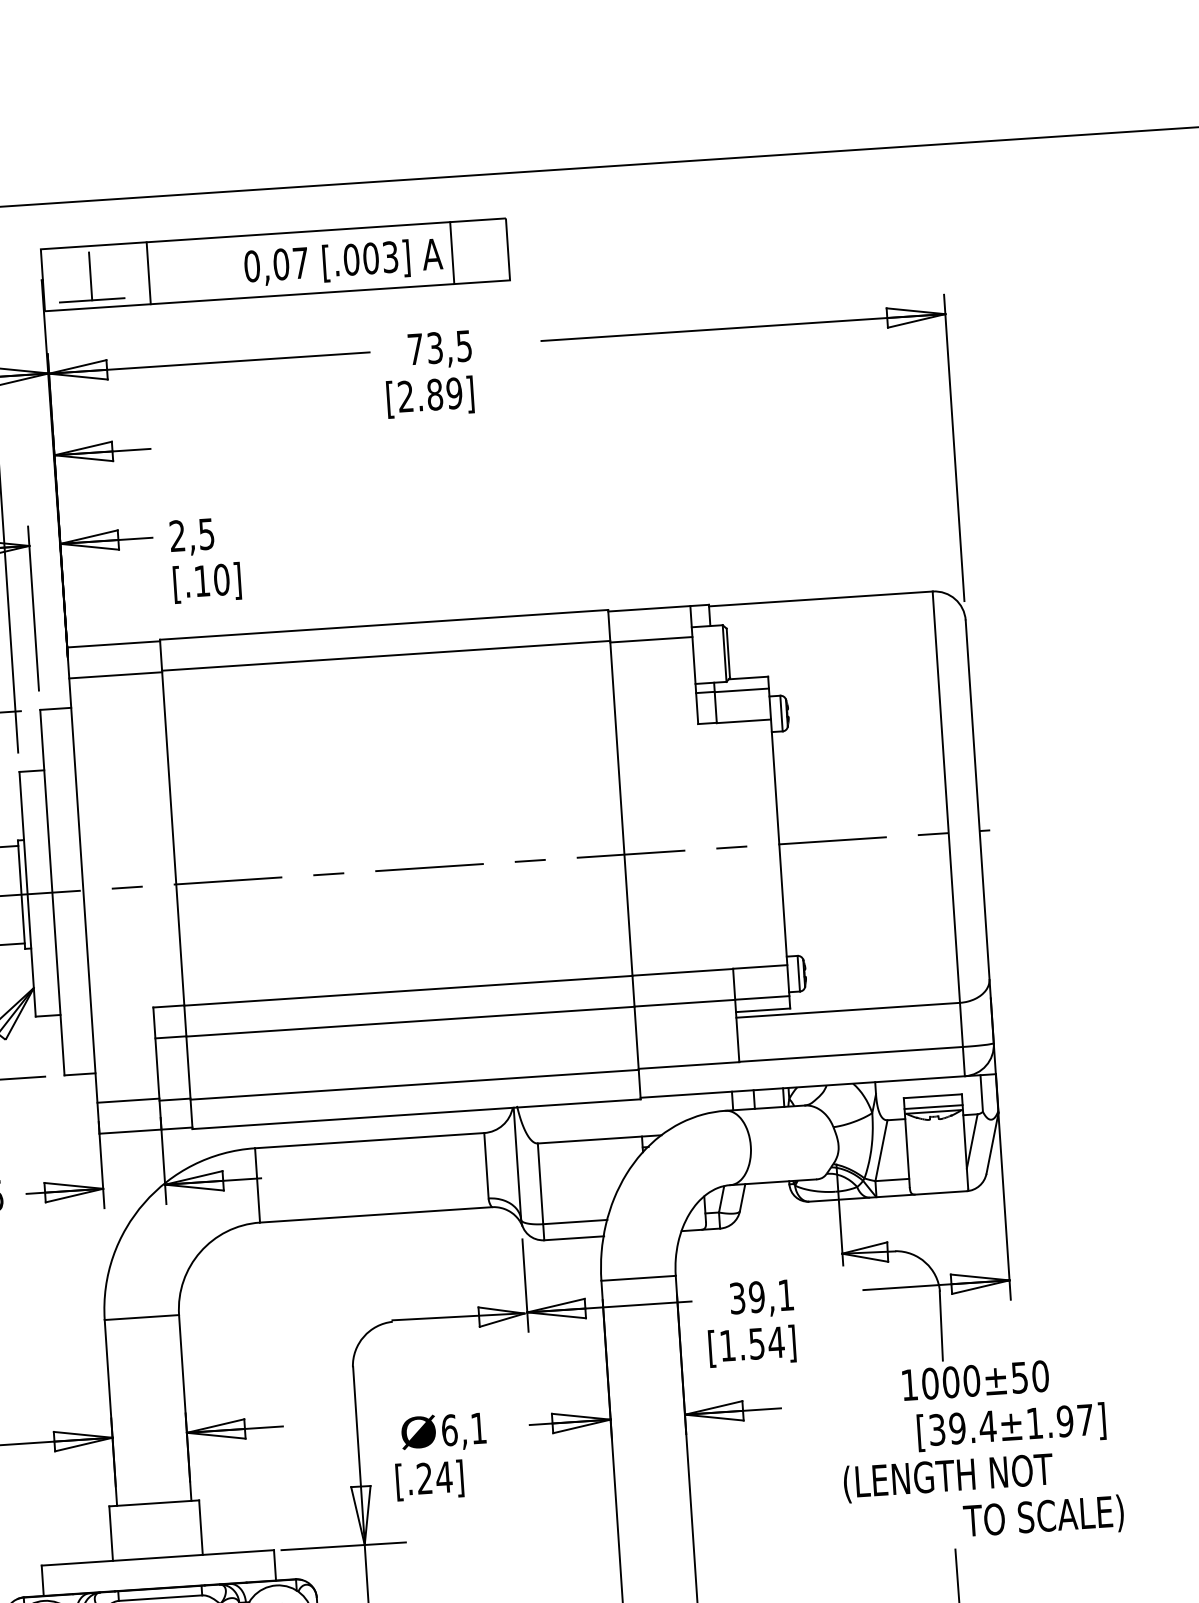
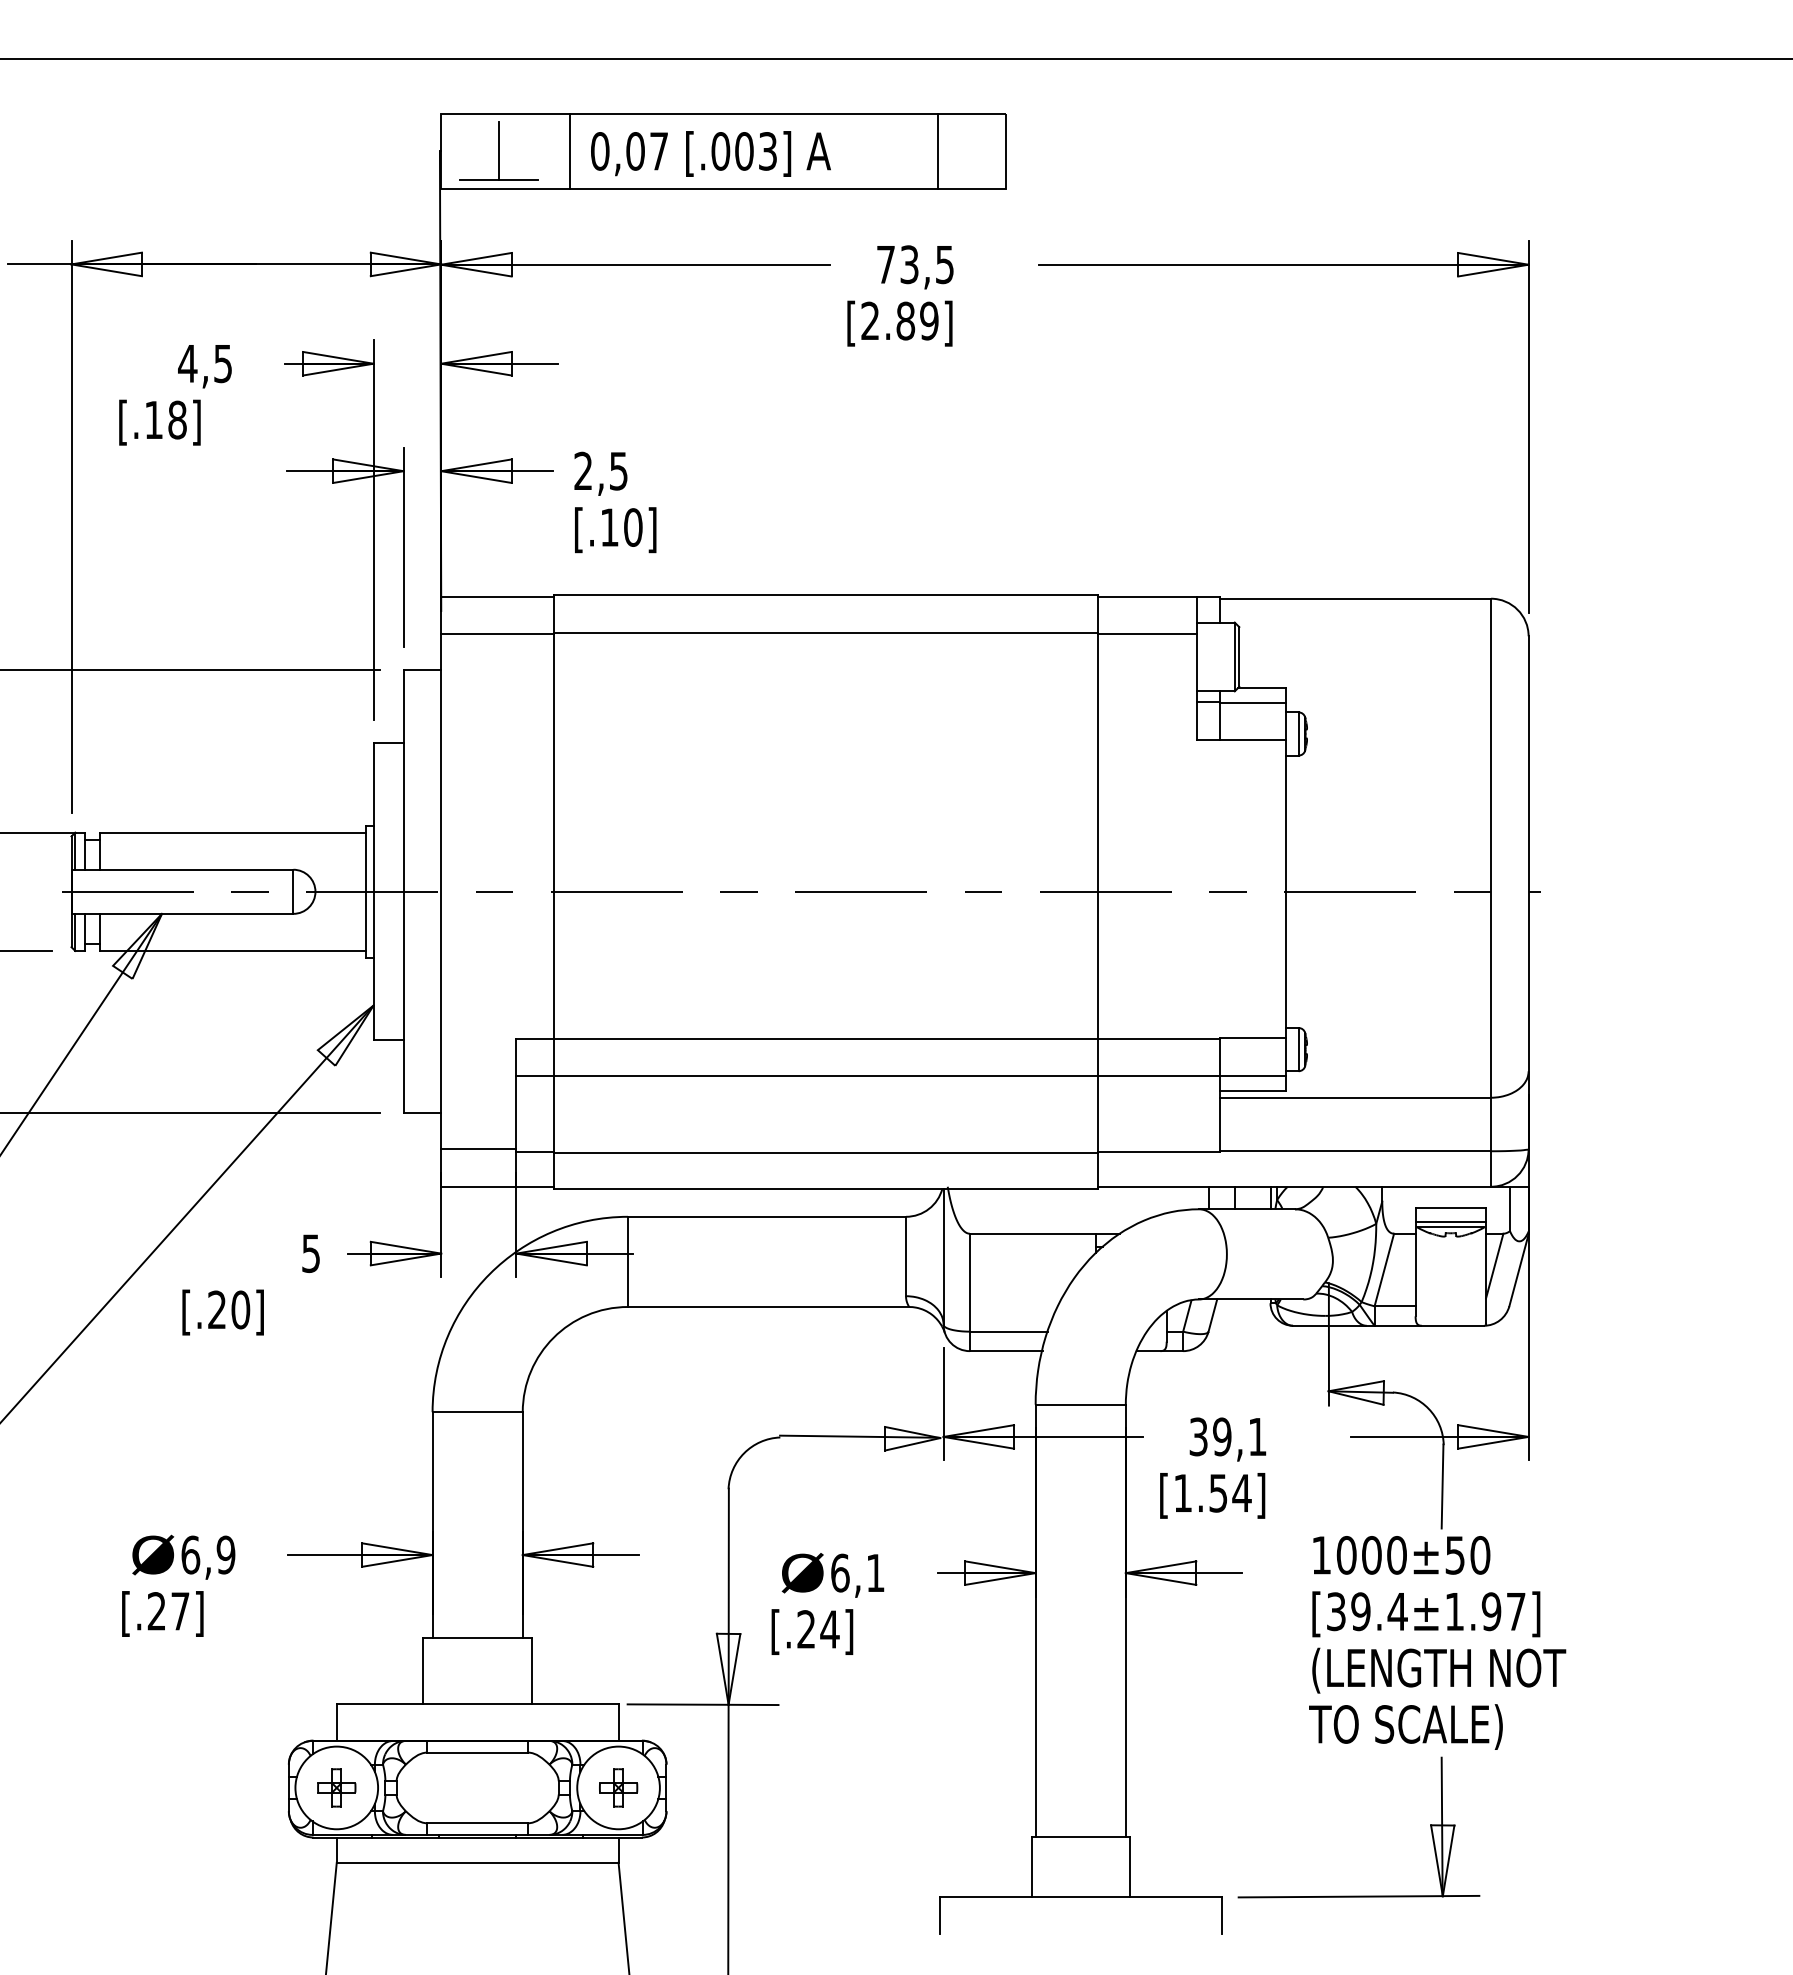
text: (343, 262) -> (710, 153), moved
text: (975, 1380) -> (1401, 1555), moved
text: (1011, 1427) -> (1426, 1614), moved
text: (1043, 1517) -> (1405, 1726), moved

